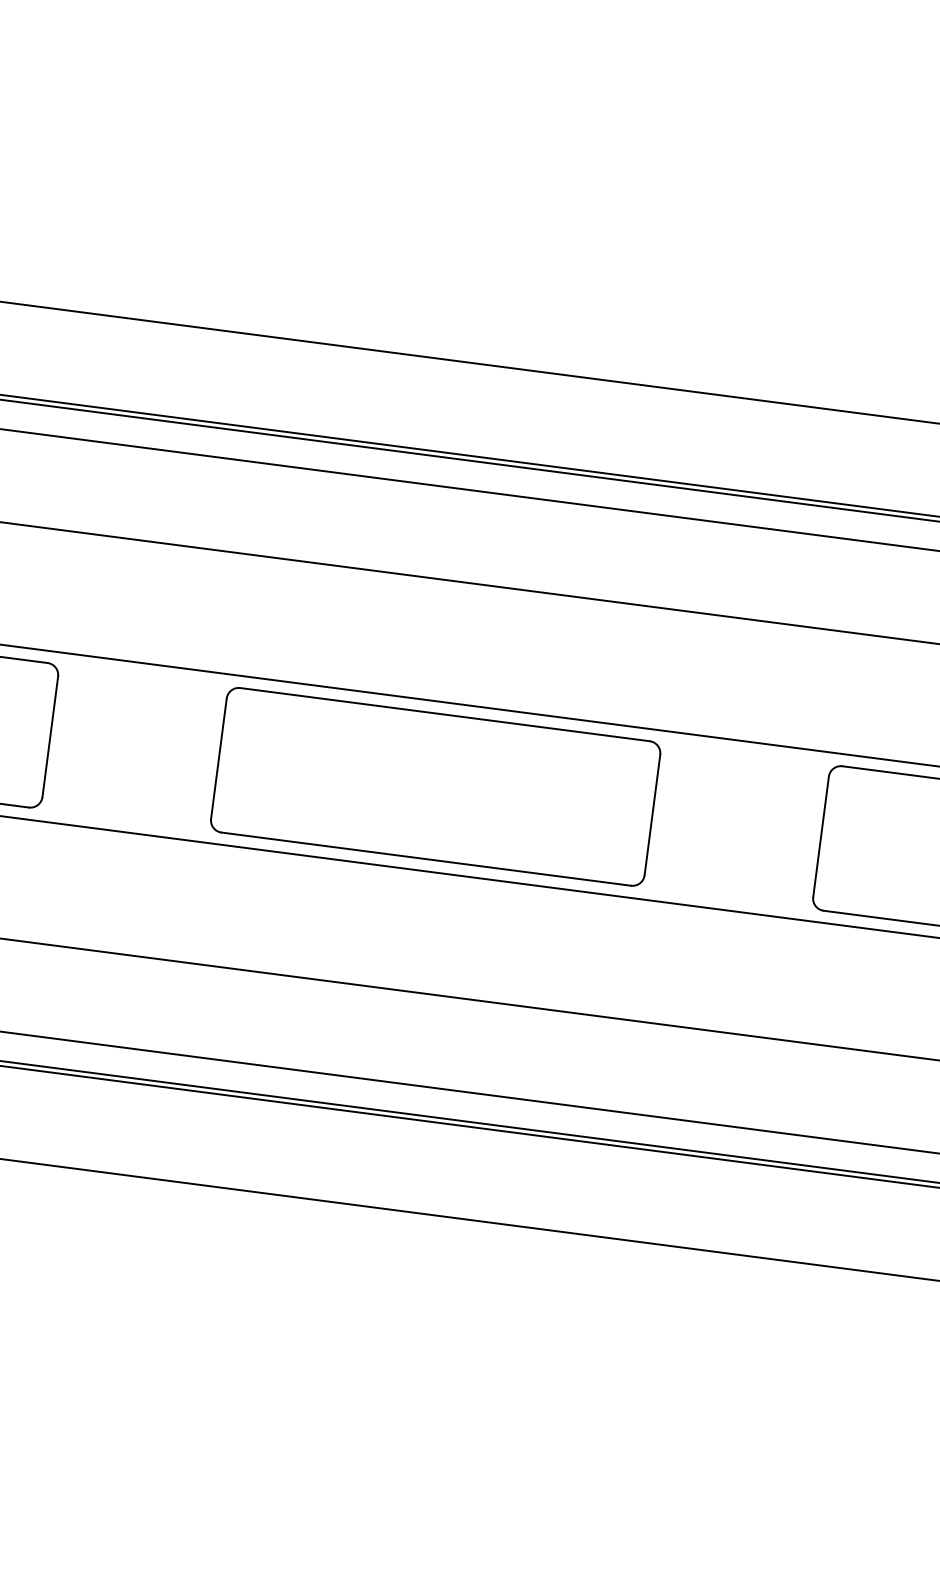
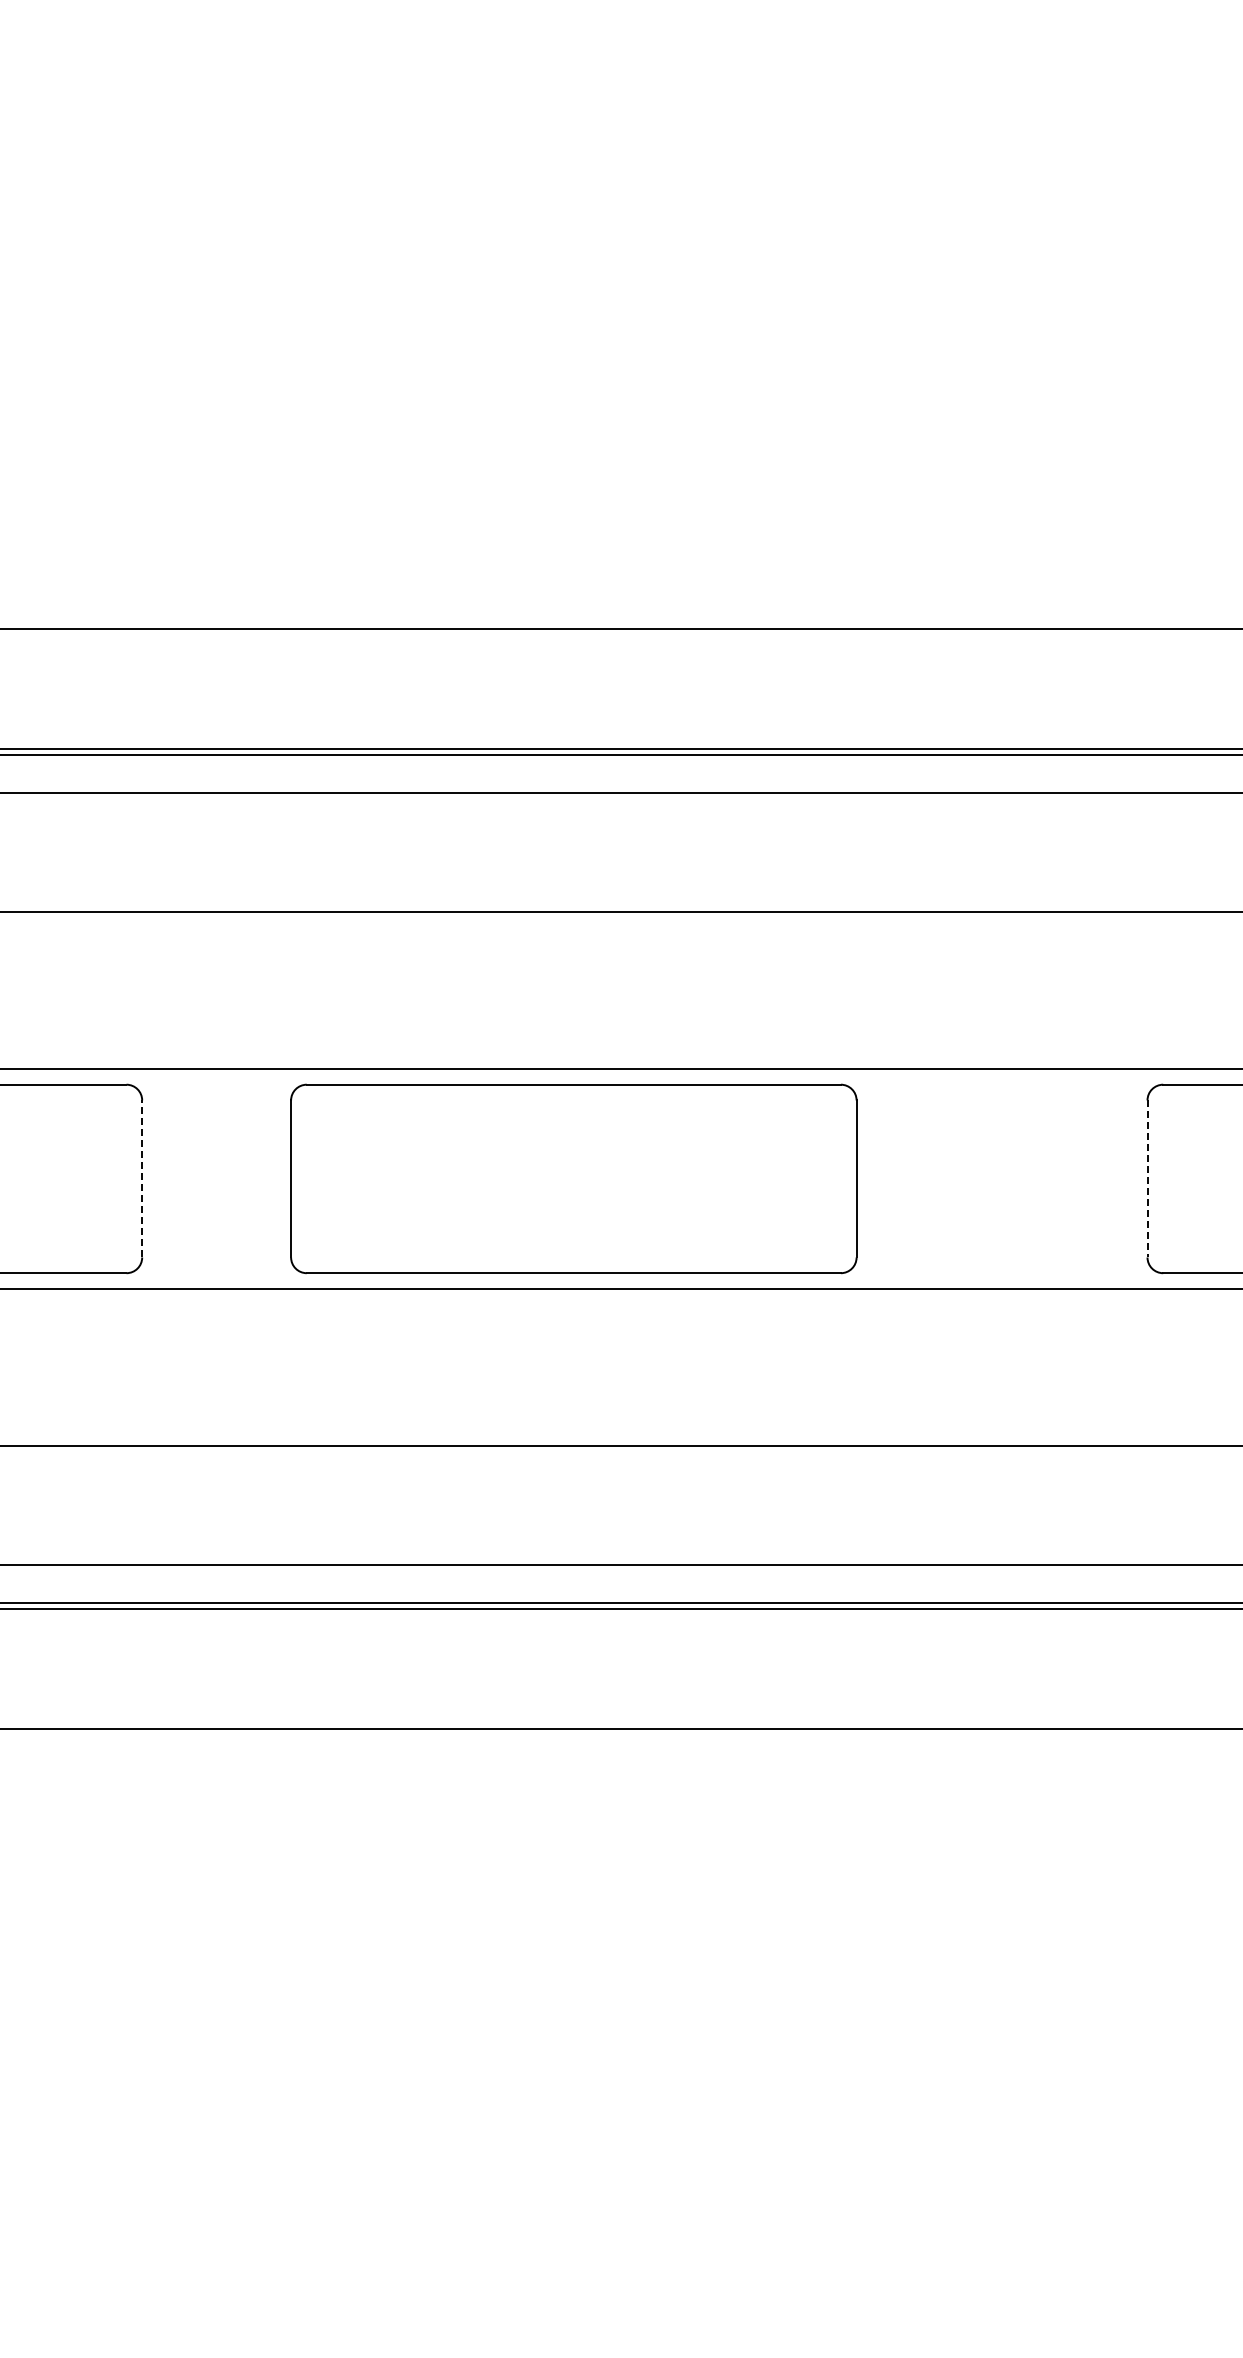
line: (50, 736) -> (142, 1178), solid -> dashed
part: (435, 786) -> (573, 1178), moved
line: (821, 836) -> (1147, 1178), solid -> dashed

